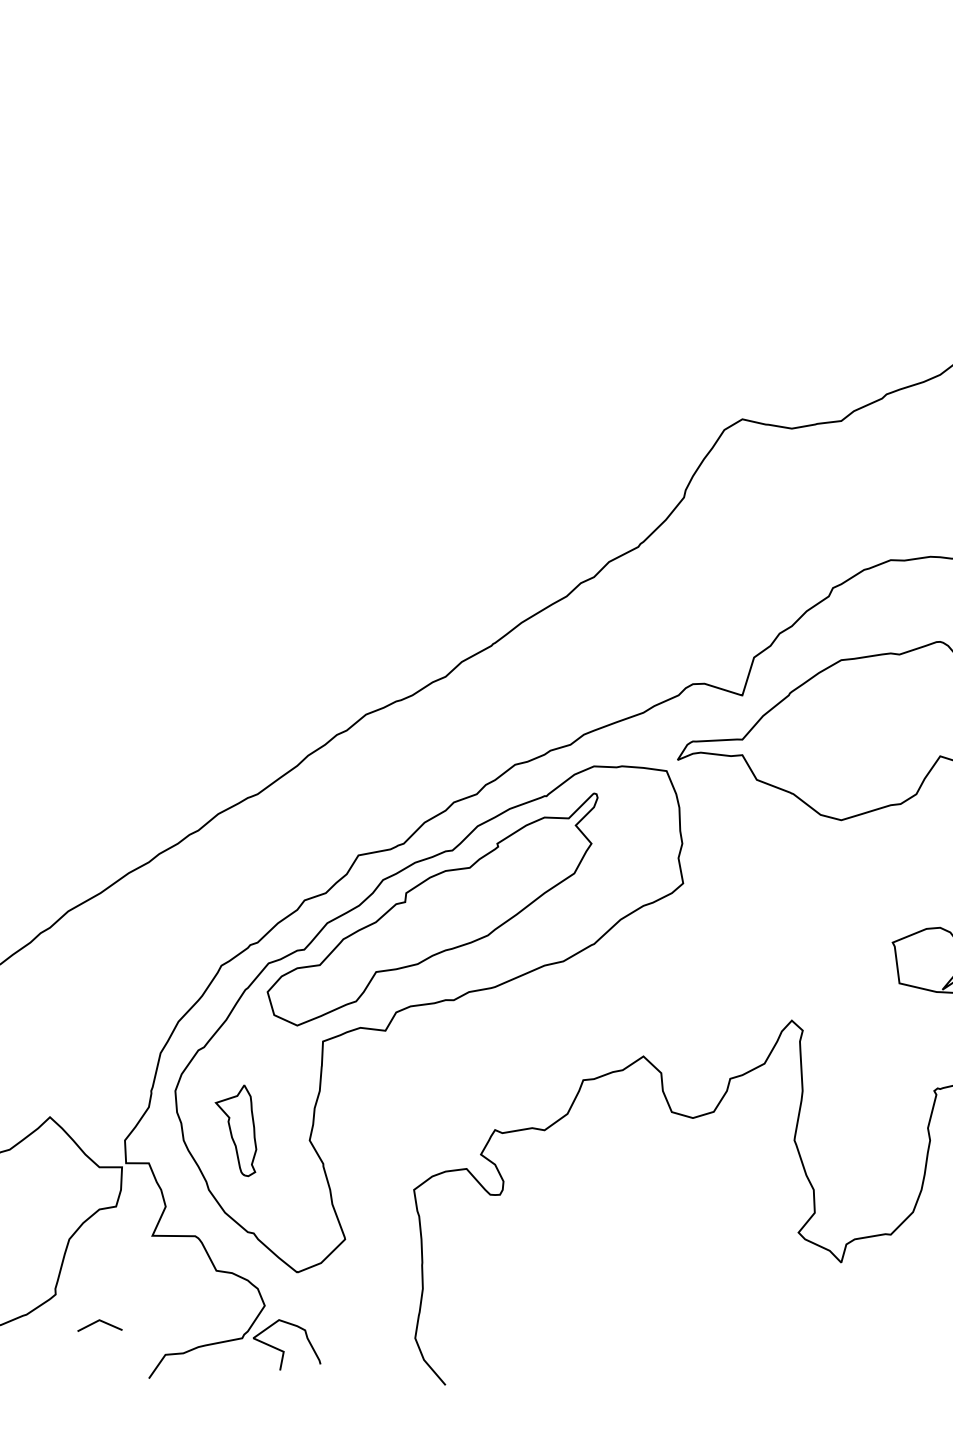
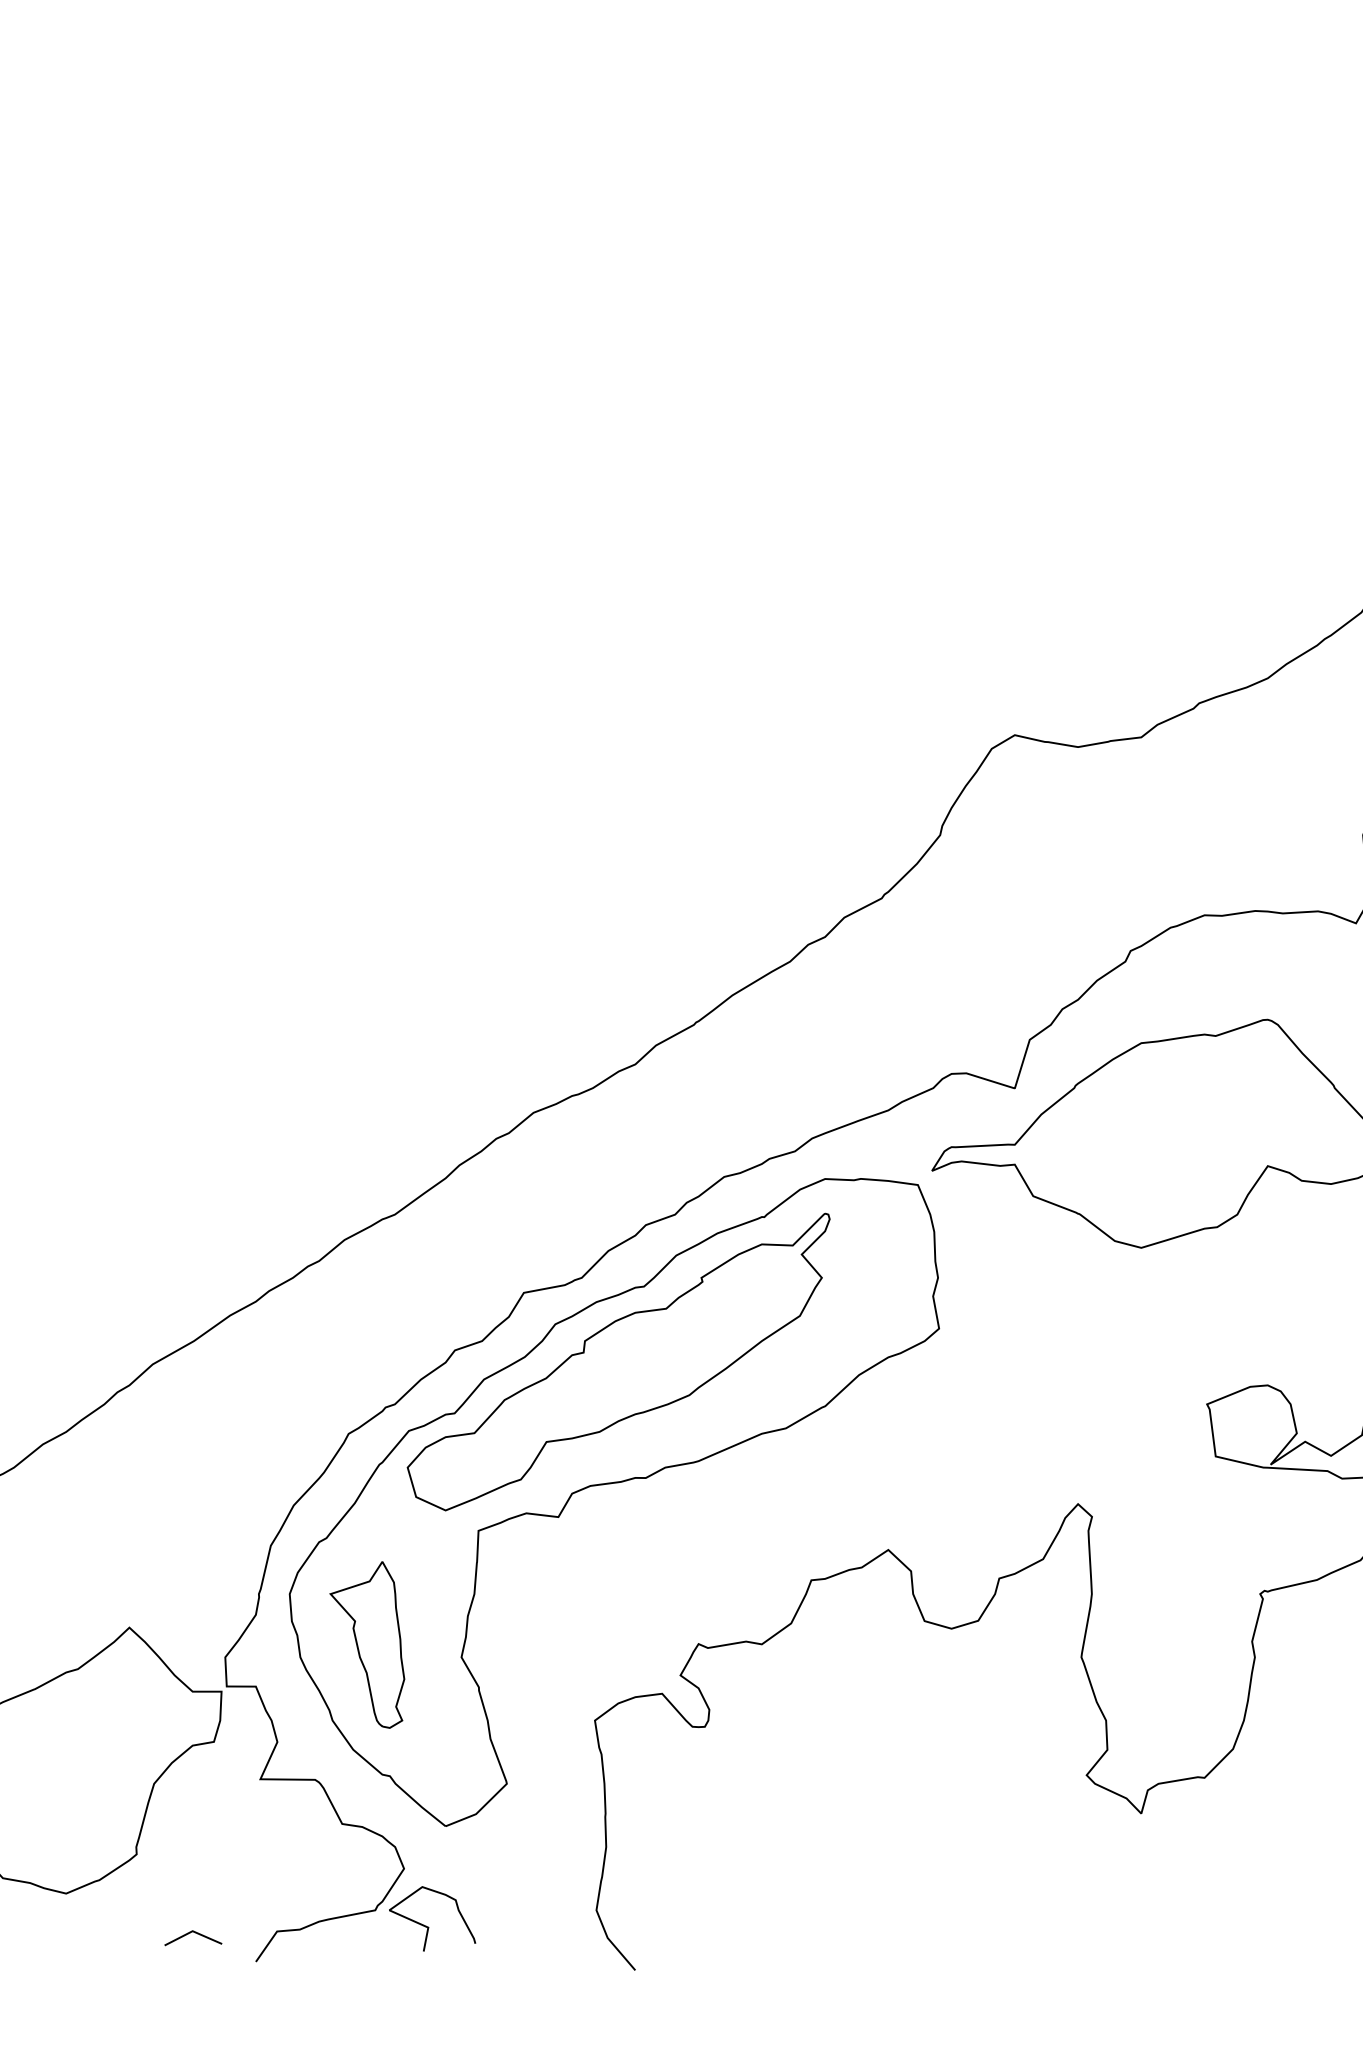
part: (236, 1130) -> (367, 1644), size x1.43
line: (101, 1321) -> (195, 1933), moved

